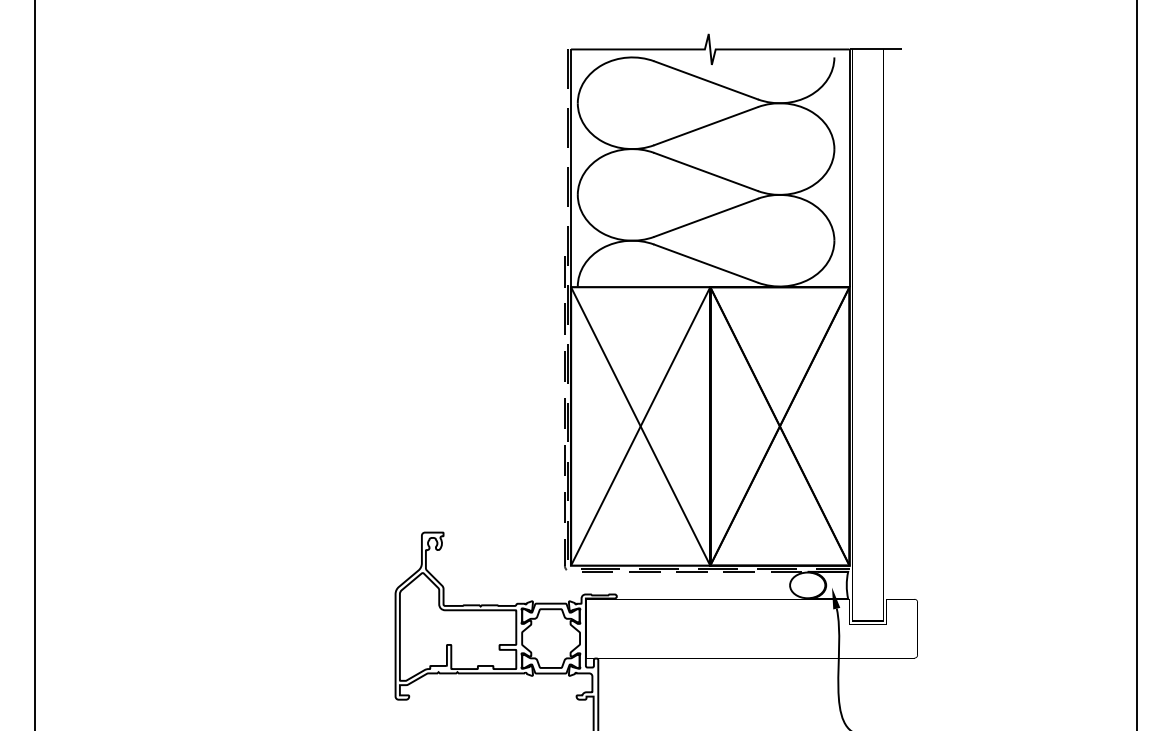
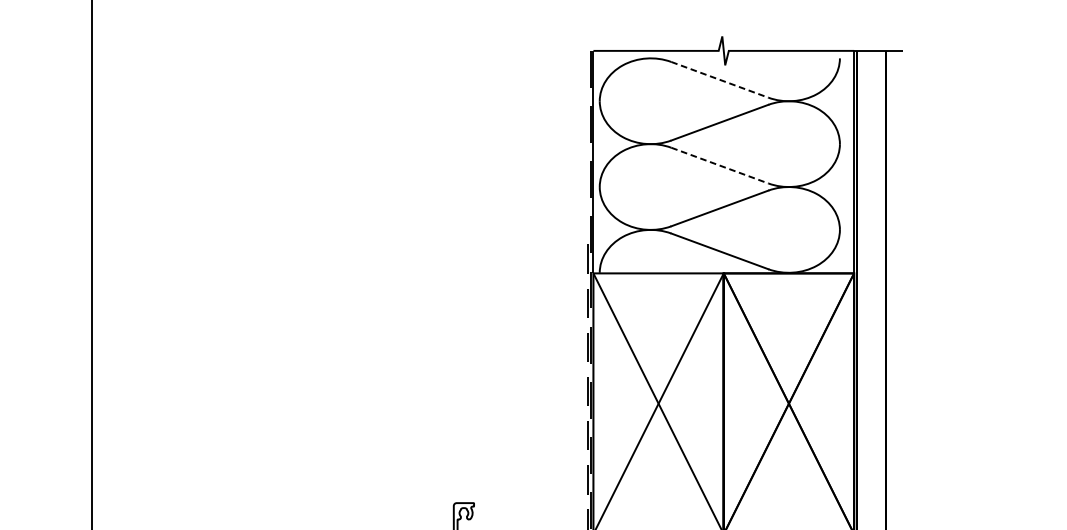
line: (706, 80) -> (720, 79), solid -> dashed
line: (706, 172) -> (720, 166), solid -> dashed

